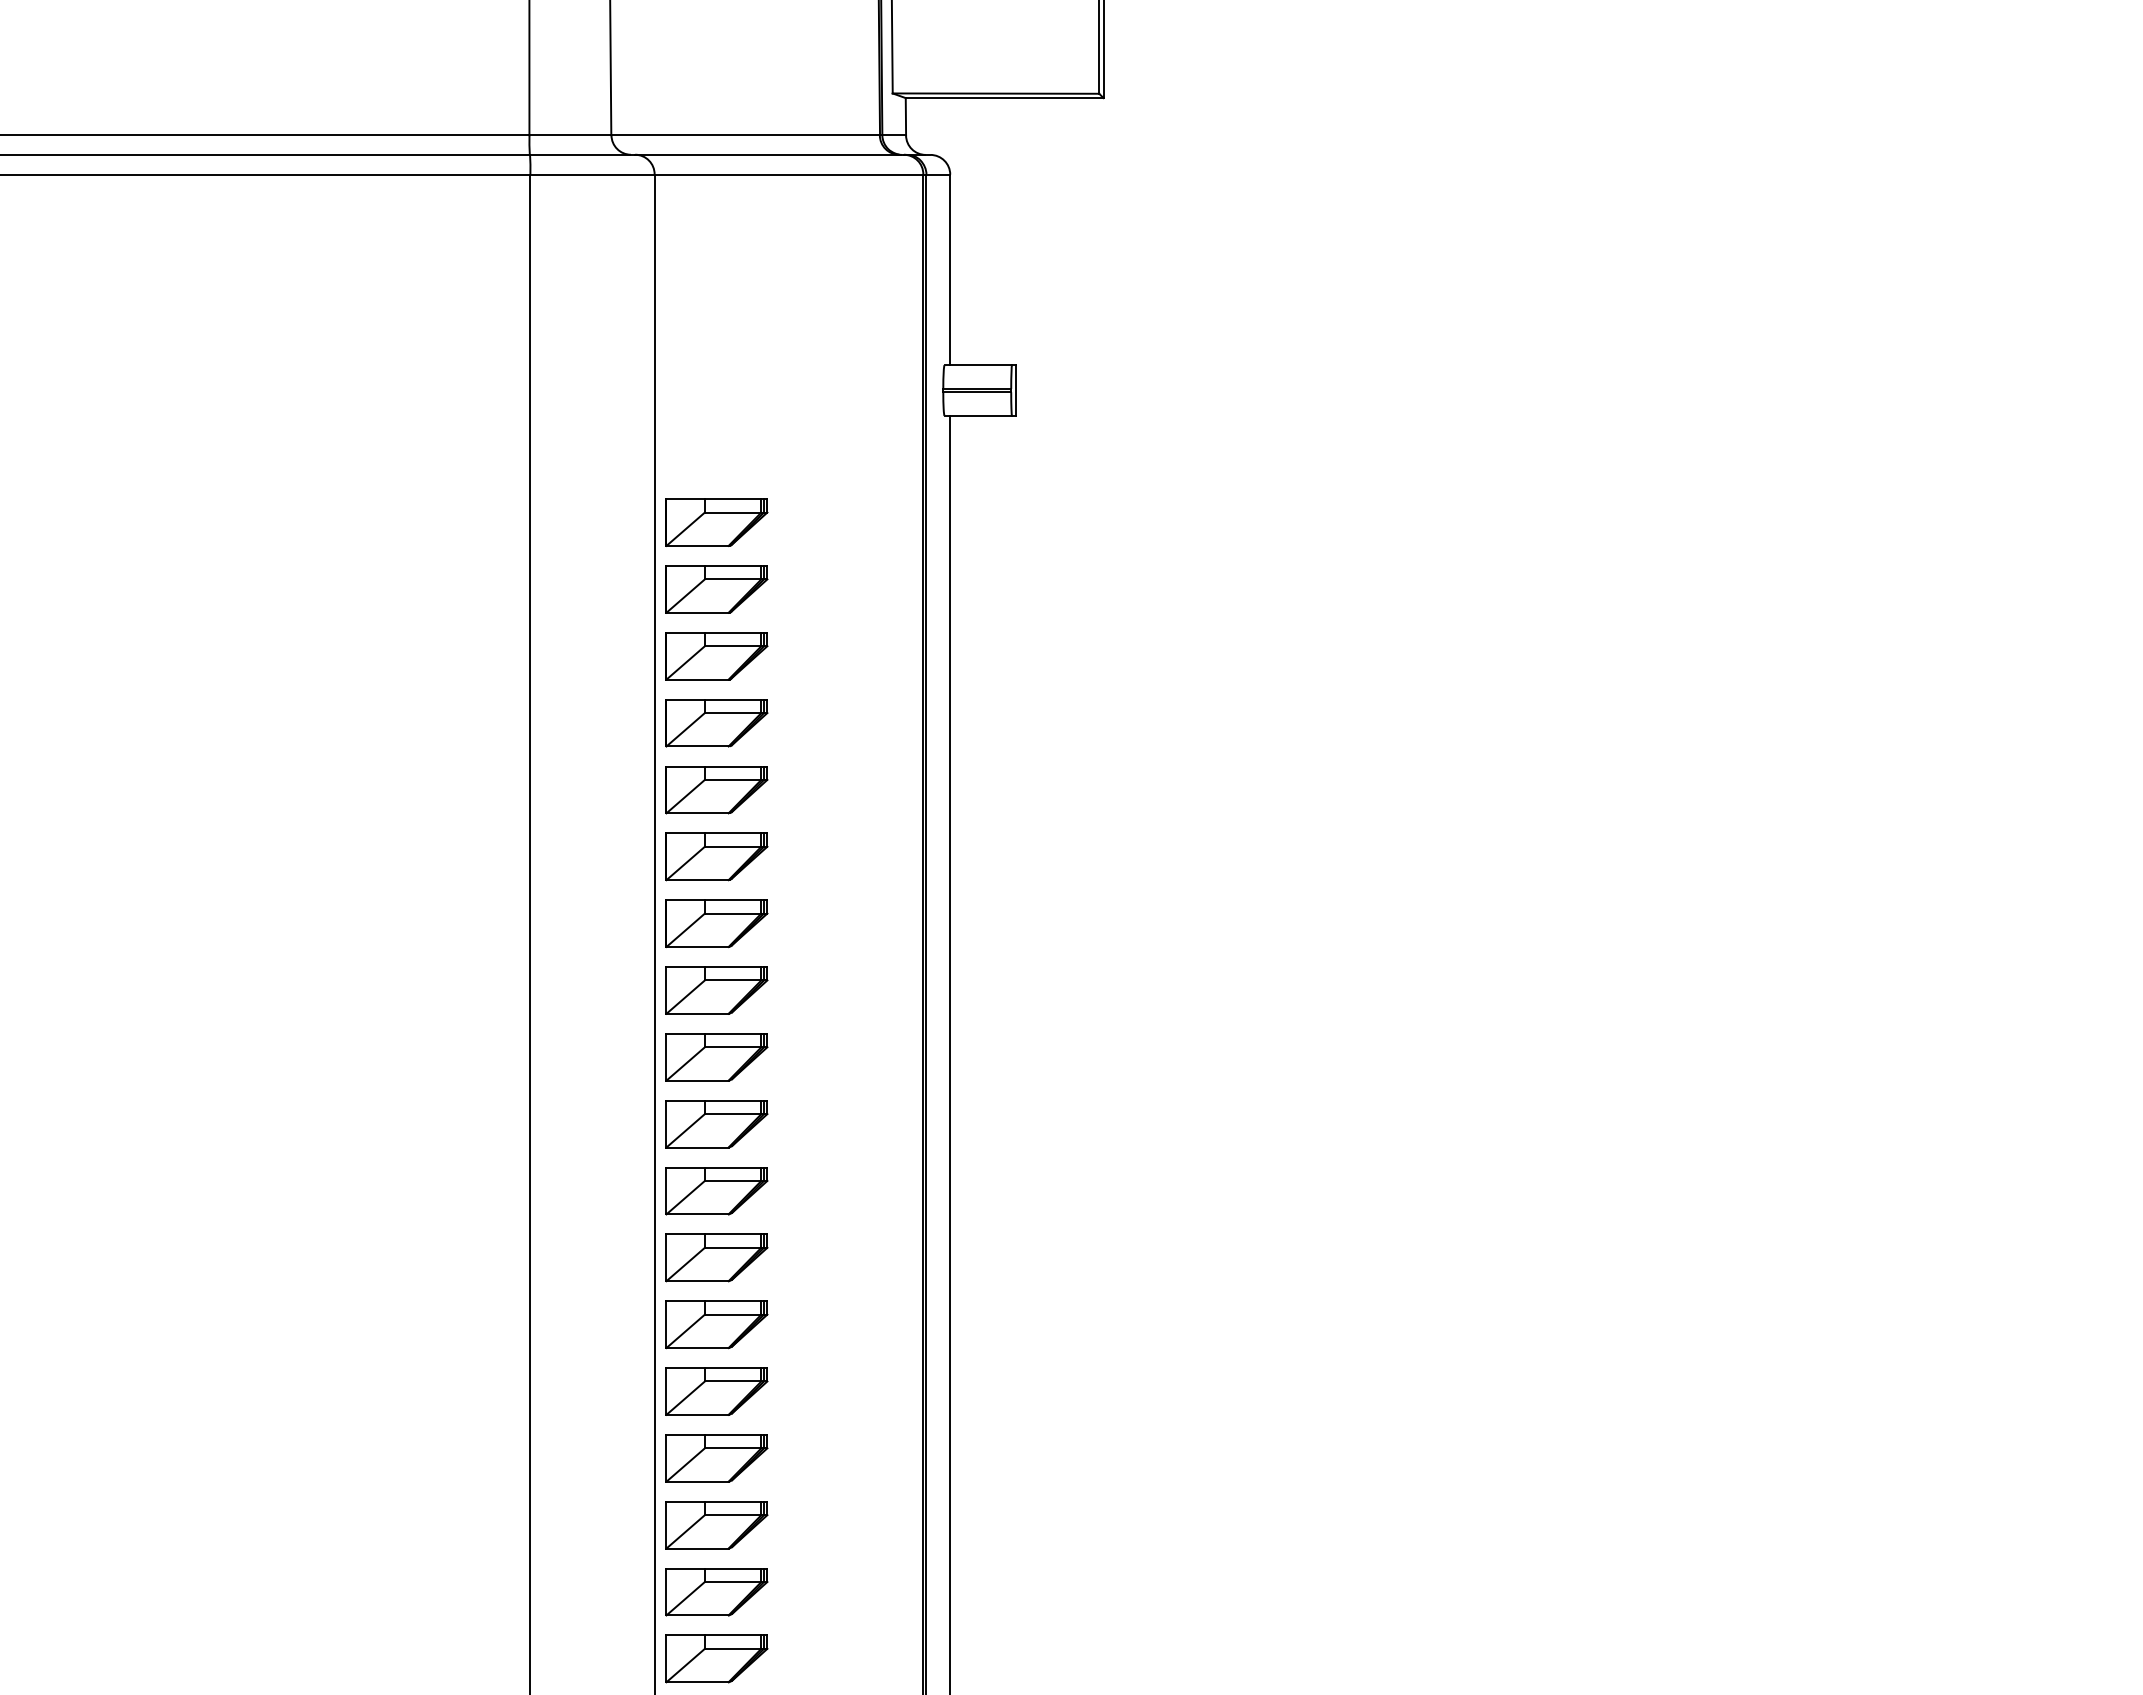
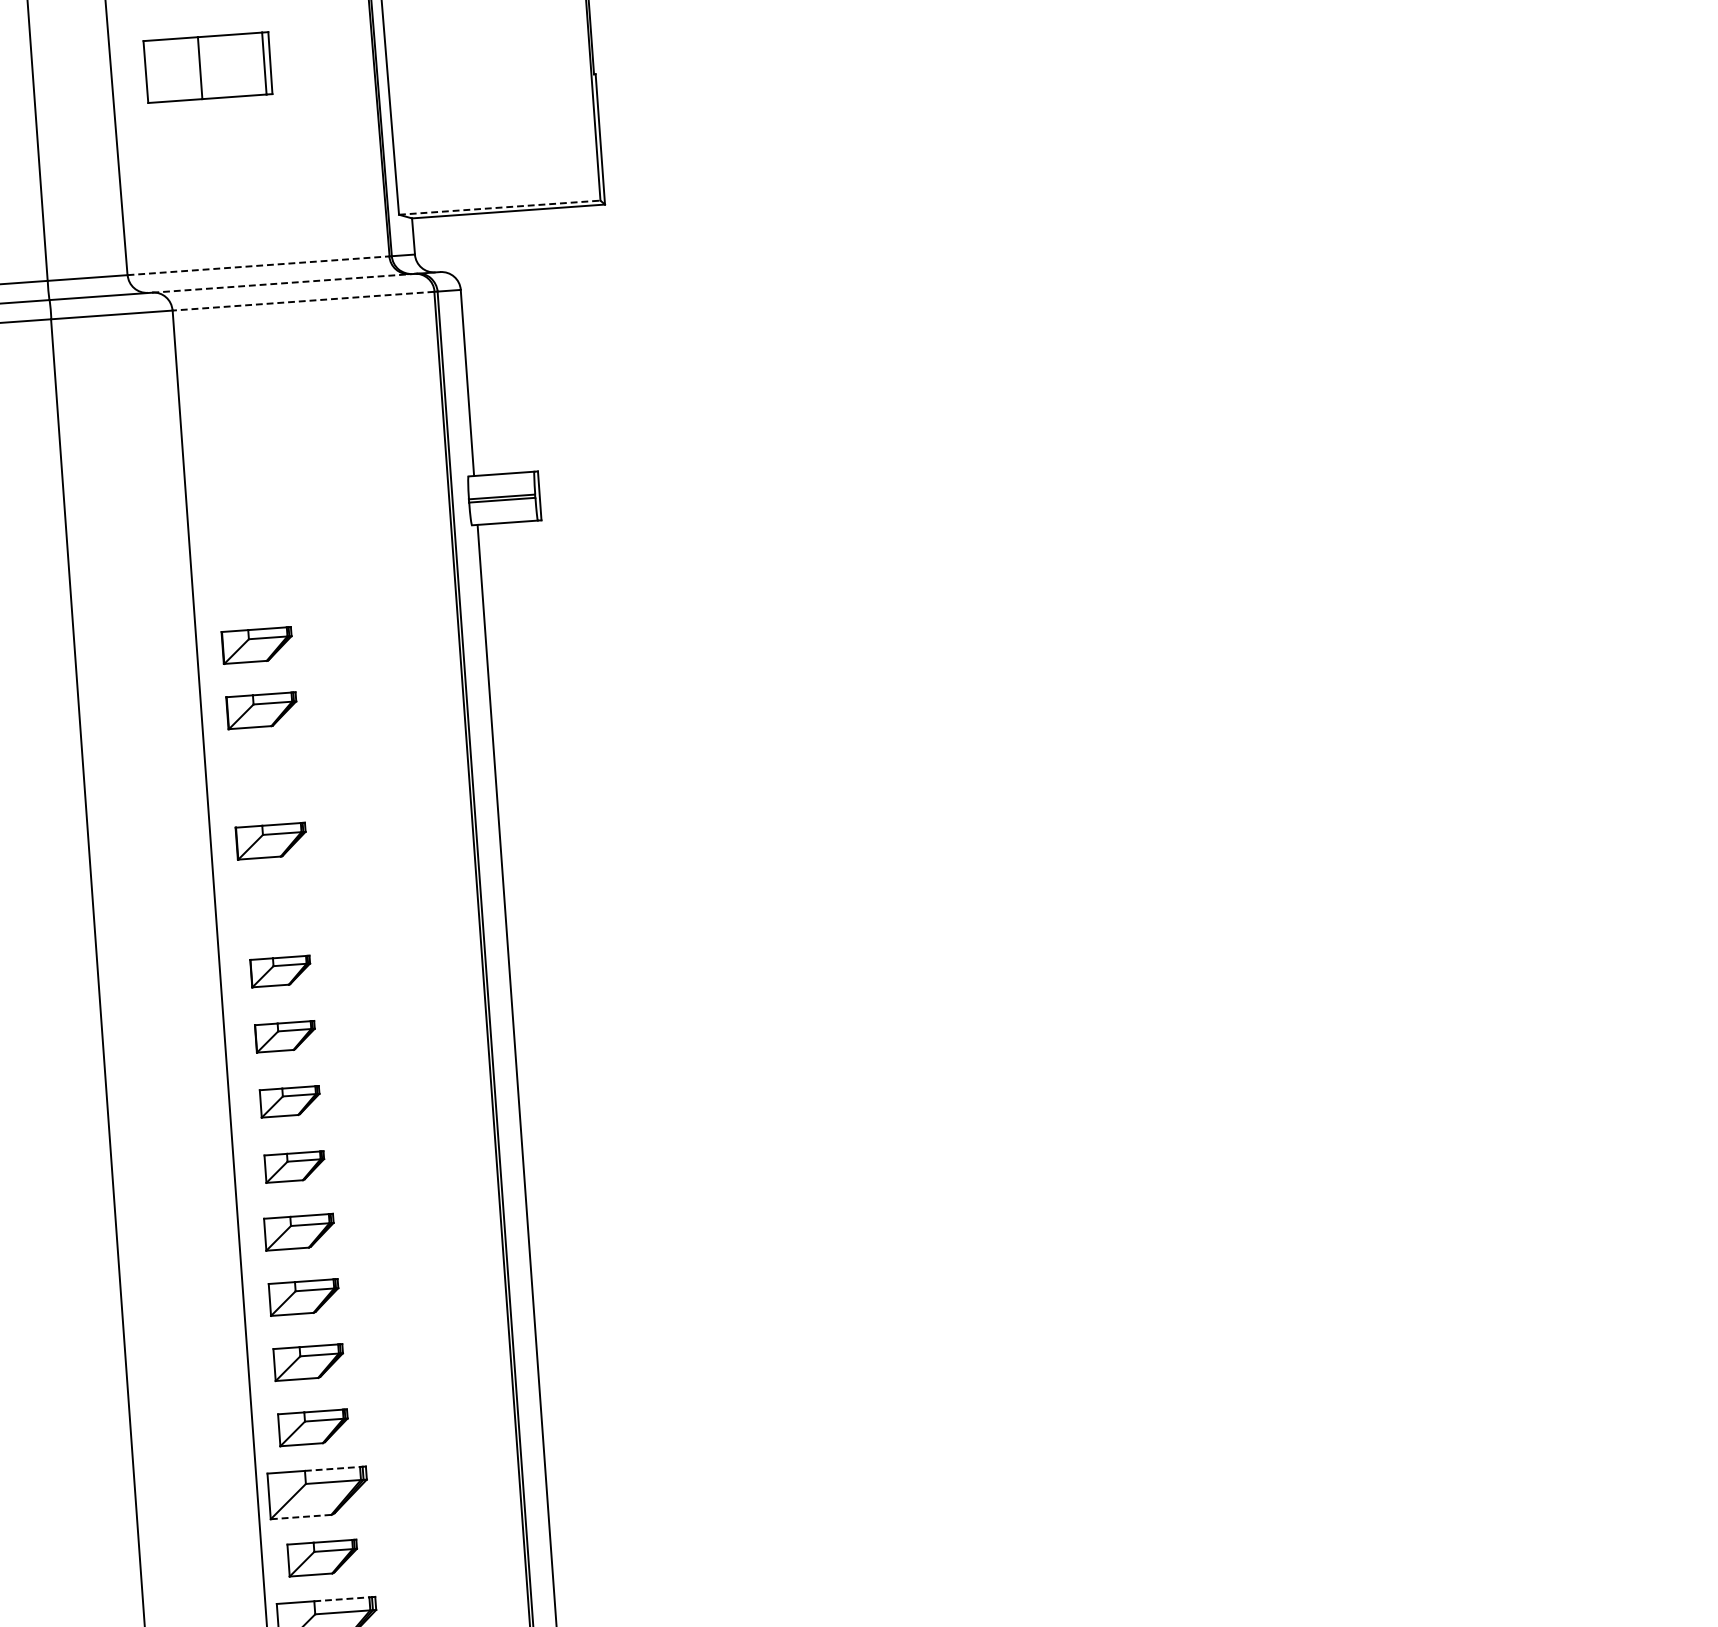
line: (996, 93) -> (500, 207), solid -> dashed
line: (746, 135) -> (259, 265), solid -> dashed
line: (770, 154) -> (284, 282), solid -> dashed
line: (788, 174) -> (303, 301), solid -> dashed
part: (716, 522) -> (257, 645), size x0.7
part: (716, 589) -> (261, 710), size x0.7
part: (716, 656) -> (266, 776), removed
part: (716, 723) -> (271, 841), size x0.7
part: (716, 790) -> (275, 906), removed
part: (716, 856) -> (280, 971), size x0.6
part: (716, 923) -> (285, 1036), size x0.6
part: (716, 990) -> (289, 1101), size x0.6
part: (716, 1057) -> (294, 1167), size x0.6
part: (716, 1124) -> (299, 1232), size x0.7
part: (716, 1191) -> (303, 1297), size x0.7
part: (716, 1257) -> (308, 1362), size x0.7
part: (716, 1324) -> (313, 1427), size x0.7
line: (733, 1368) -> (332, 1469), solid -> dashed
line: (697, 1414) -> (300, 1516), solid -> dashed
part: (716, 1458) -> (322, 1558), size x0.7
line: (733, 1501) -> (342, 1599), solid -> dashed

